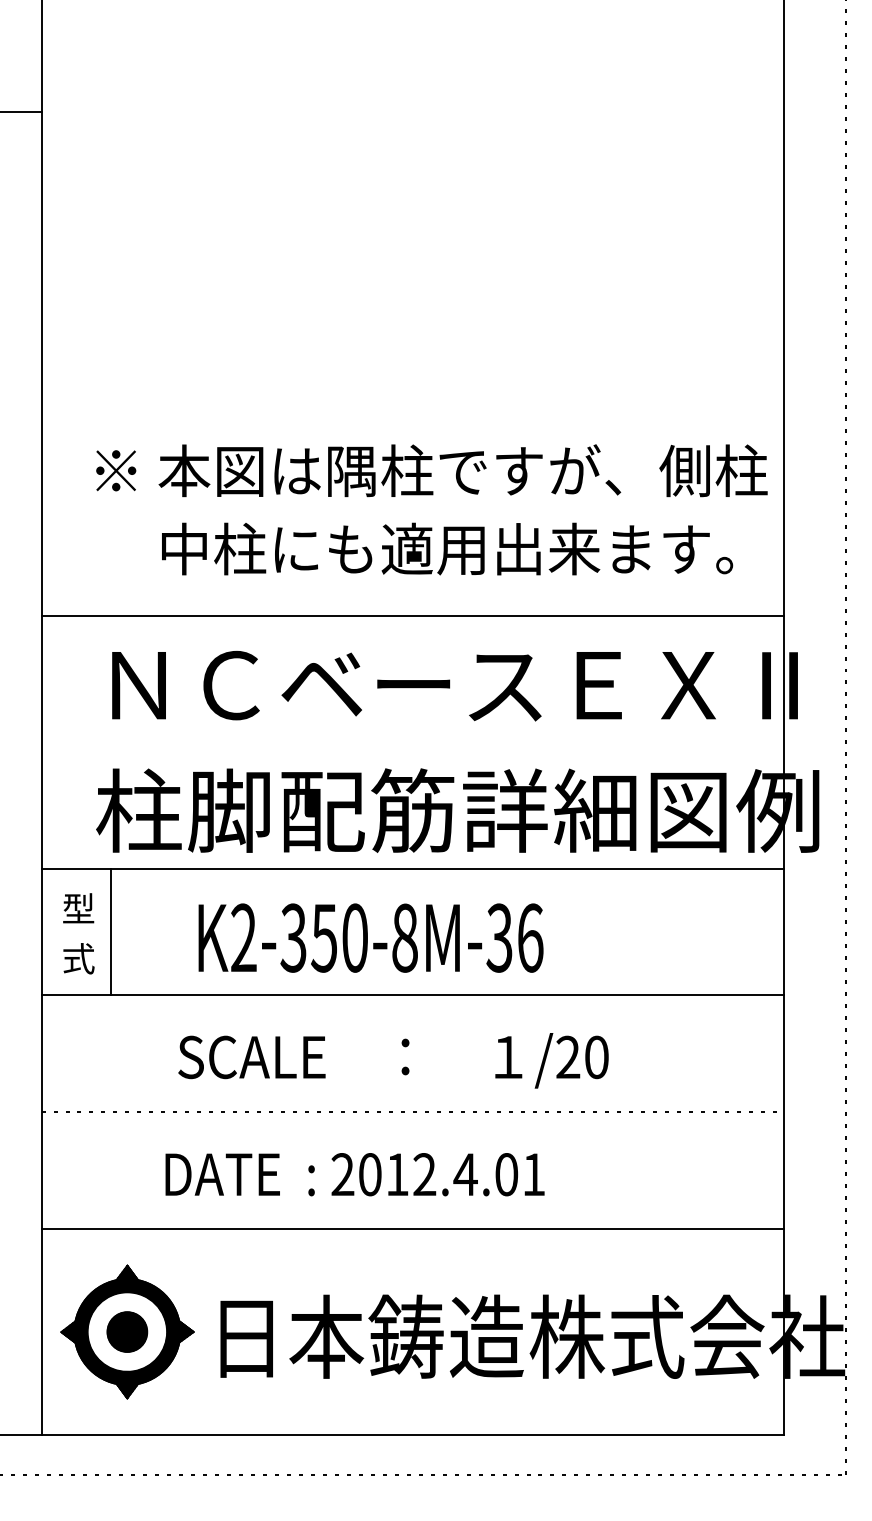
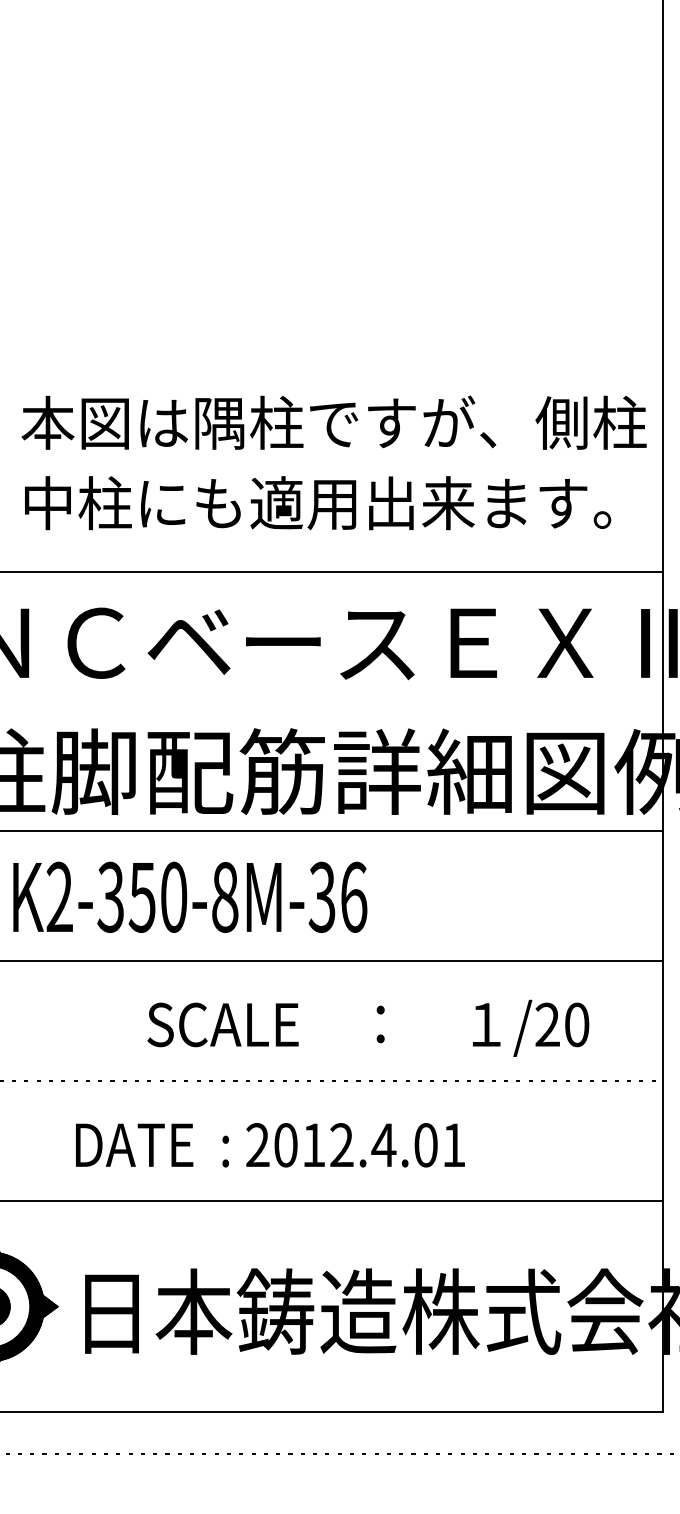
text: (370, 937) -> (189, 896), moved
text: (393, 1060) -> (368, 1028), moved
text: (354, 1174) -> (269, 1145), moved

